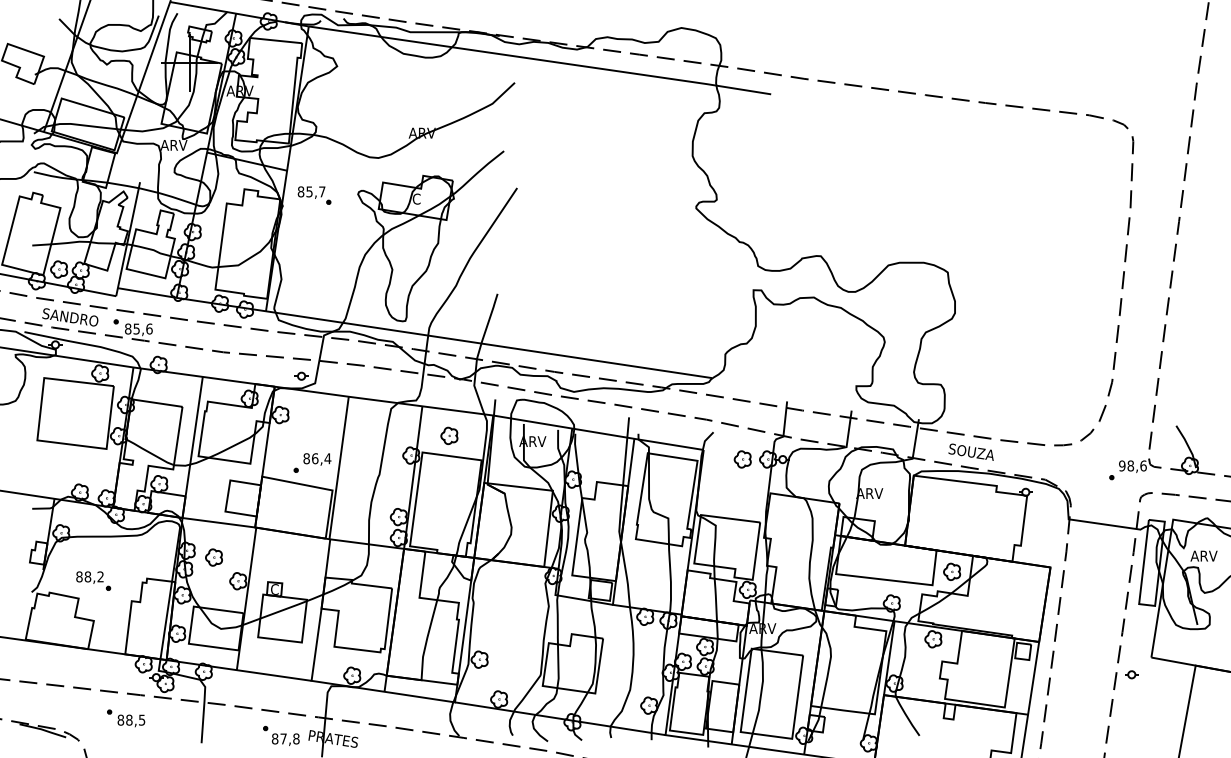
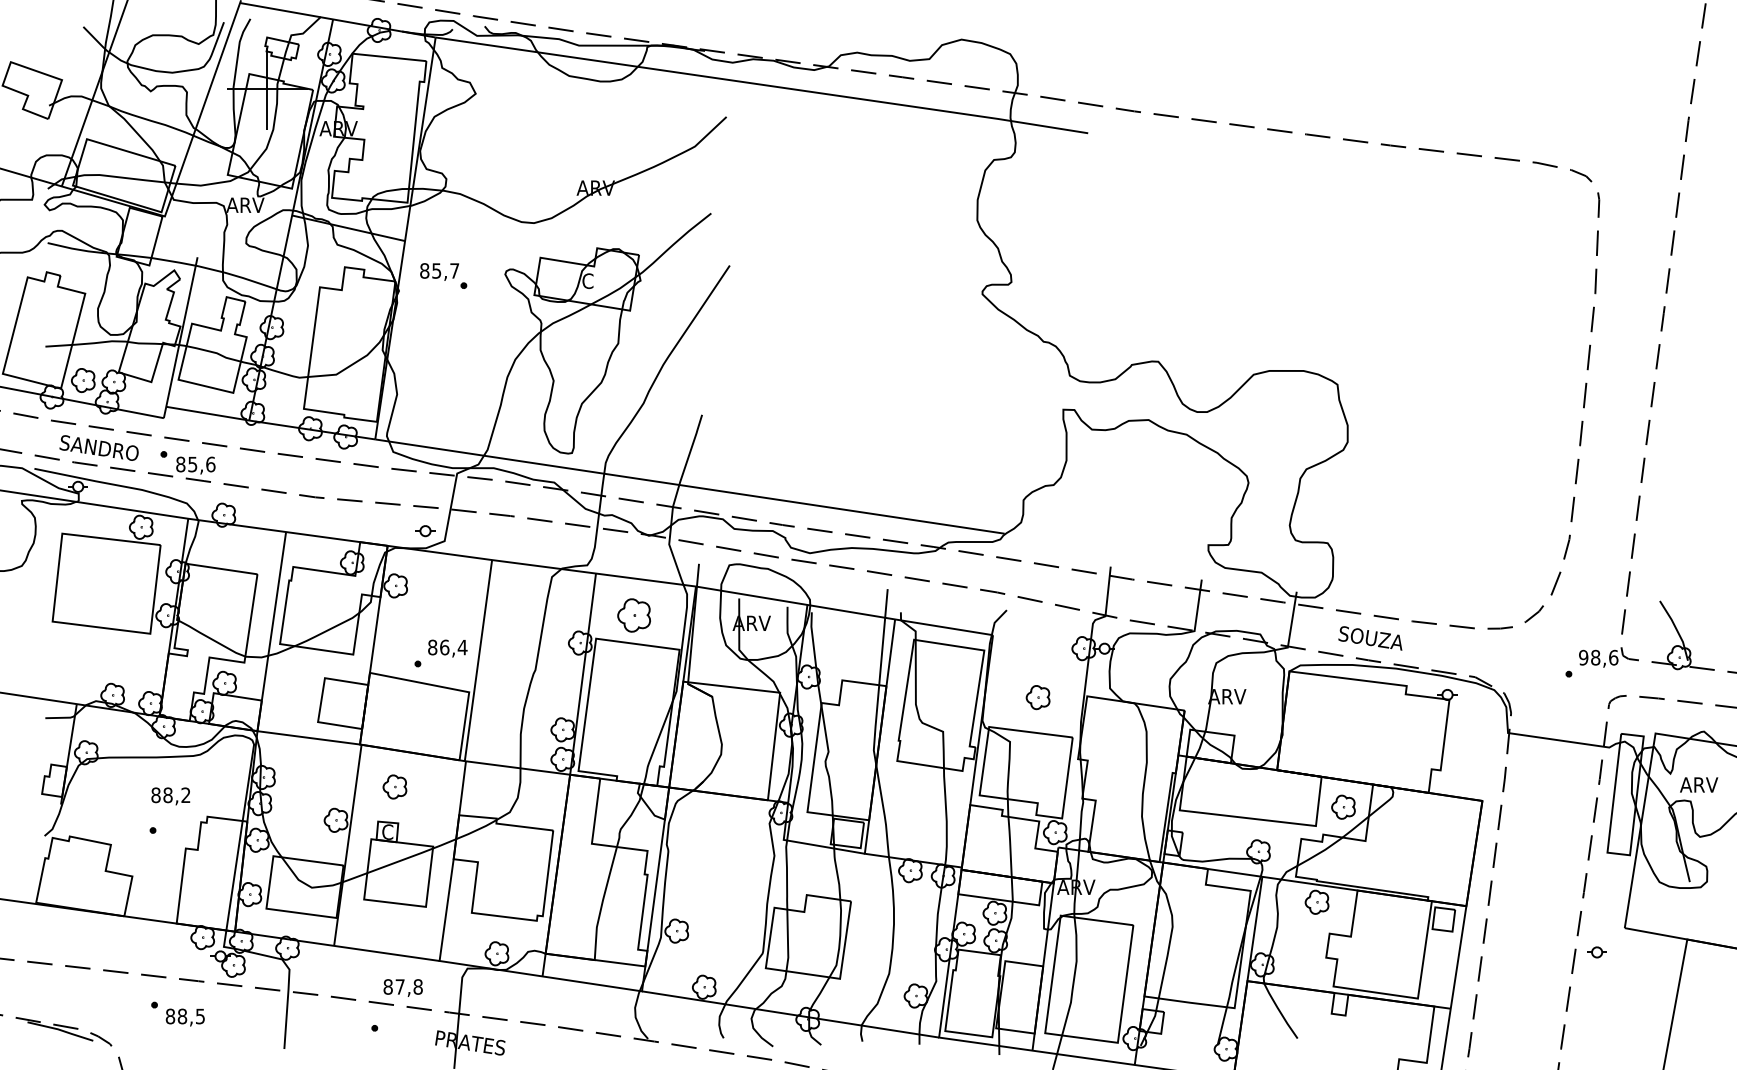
part: (448, 435) -> (633, 614), size x1.4
part: (742, 459) -> (1037, 697), moved
part: (213, 557) -> (394, 786), moved
text: (89, 577) -> (170, 796), moved
text: (285, 739) -> (402, 987), moved

